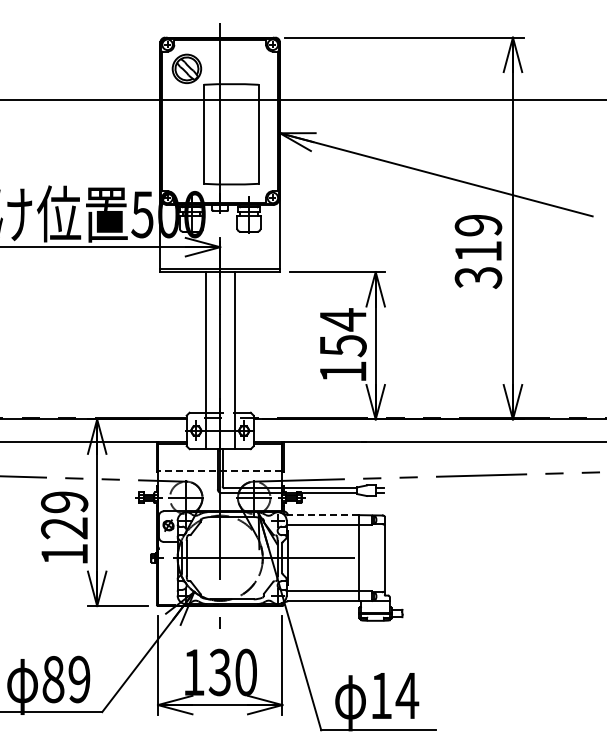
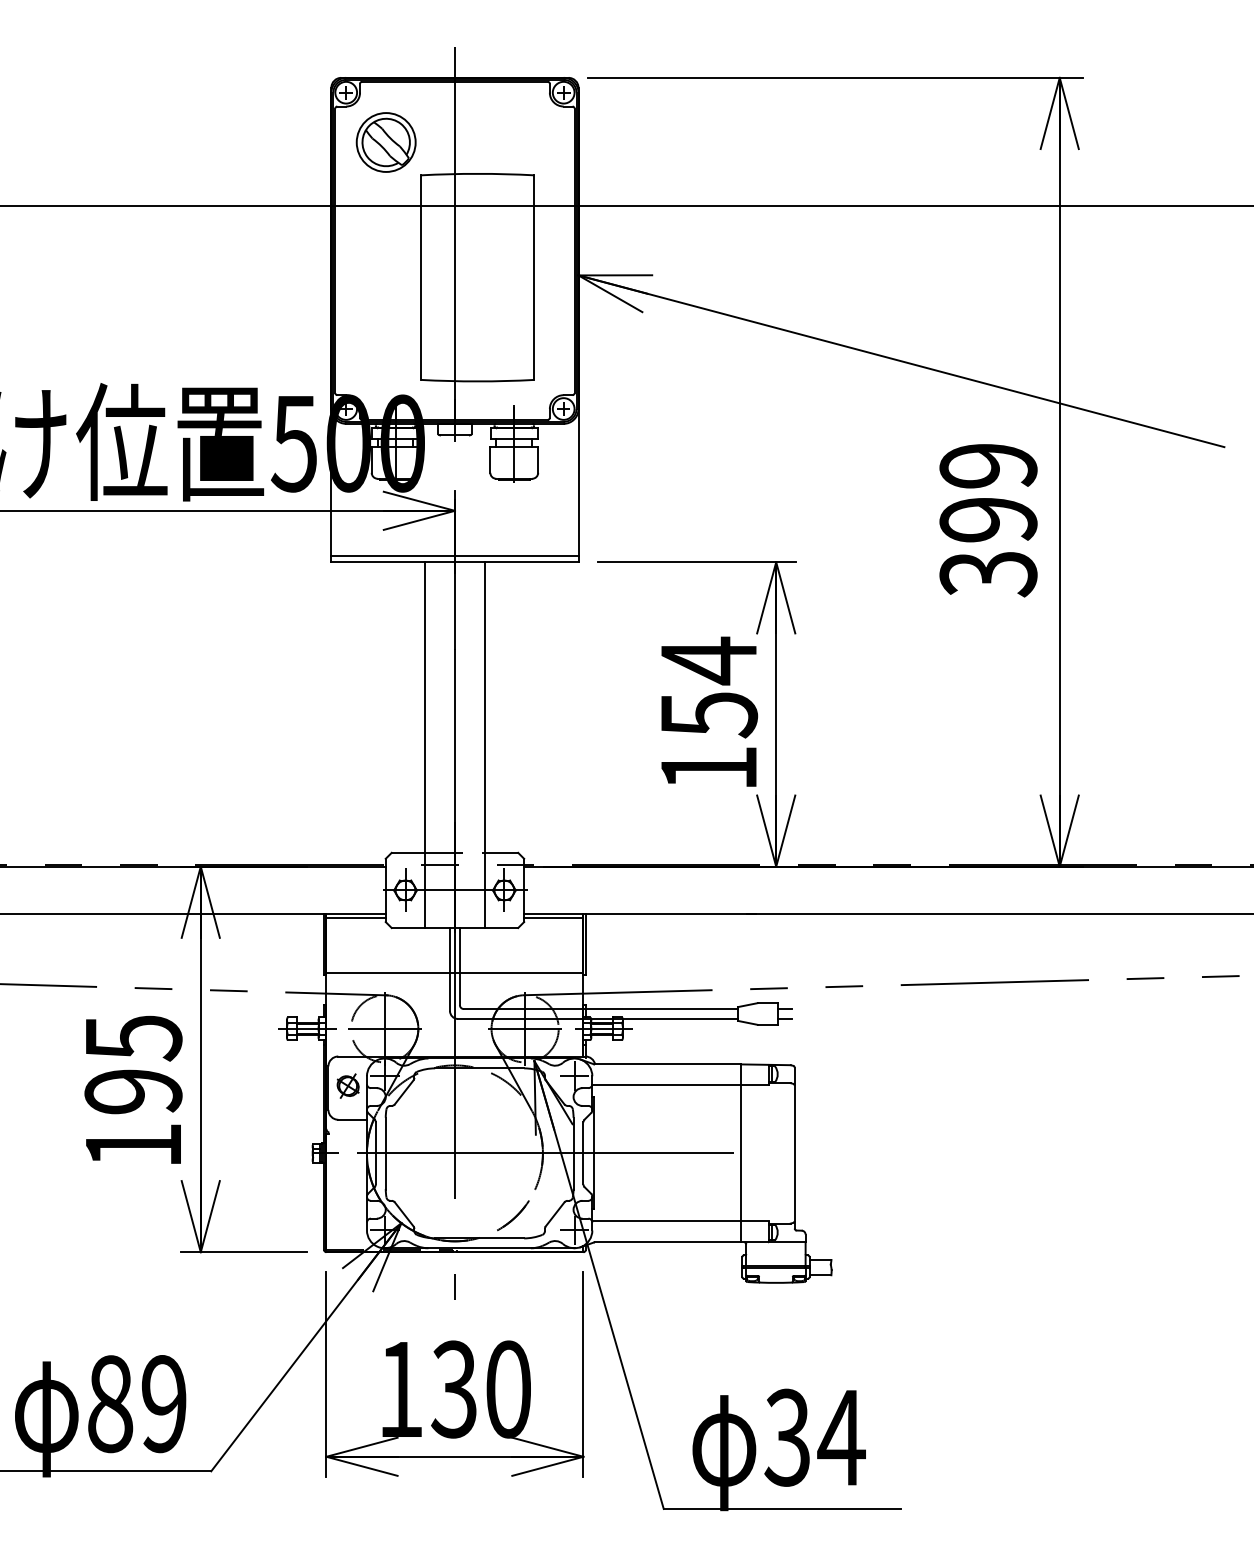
text: (478, 251) -> (988, 519), 319 -> 399
line: (219, 471) -> (453, 974), dashed -> solid
text: (64, 515) -> (133, 1065), 129 -> 195
line: (322, 515) -> (666, 1065), dashed -> solid
text: (380, 695) -> (786, 1437), 14 -> 34

